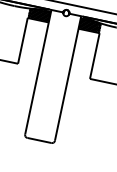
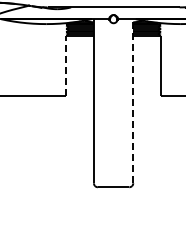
line: (23, 40) -> (66, 65), solid -> dashed
line: (68, 77) -> (133, 100), solid -> dashed

